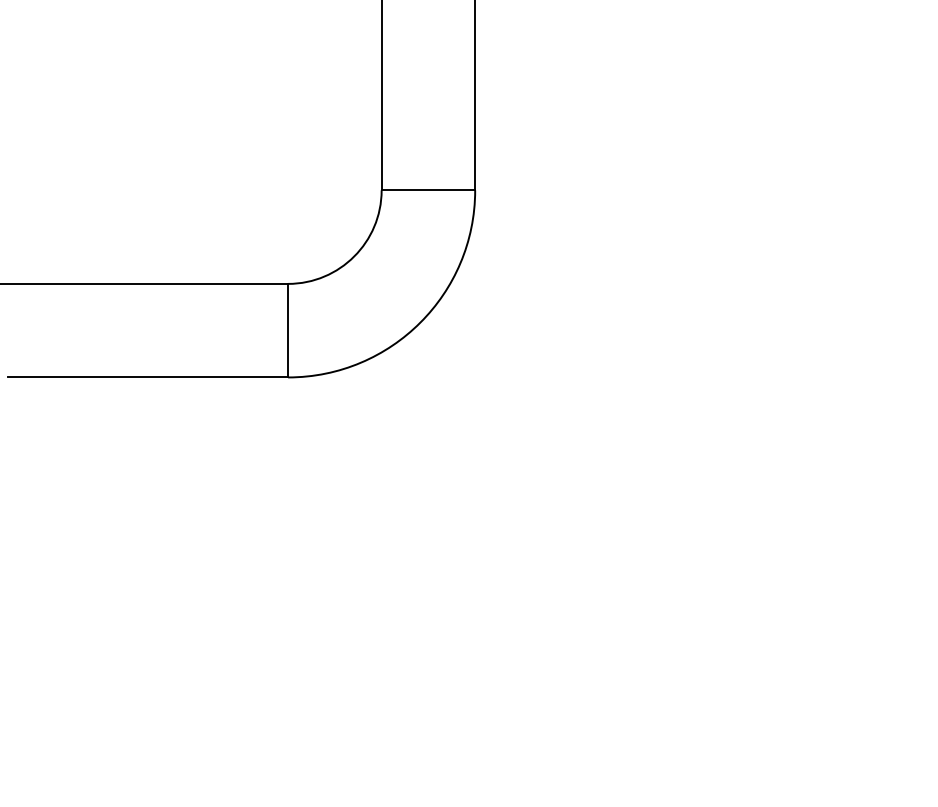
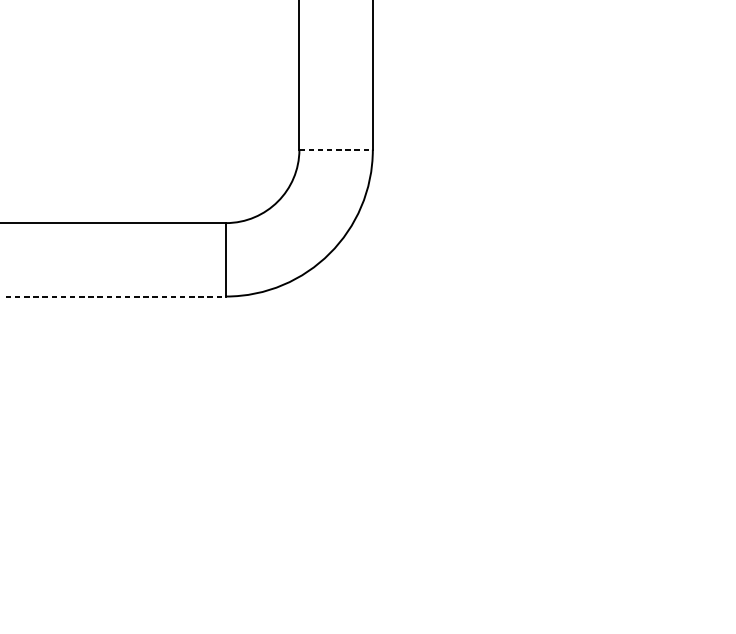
line: (428, 190) -> (336, 149), solid -> dashed
line: (148, 377) -> (116, 296), solid -> dashed

